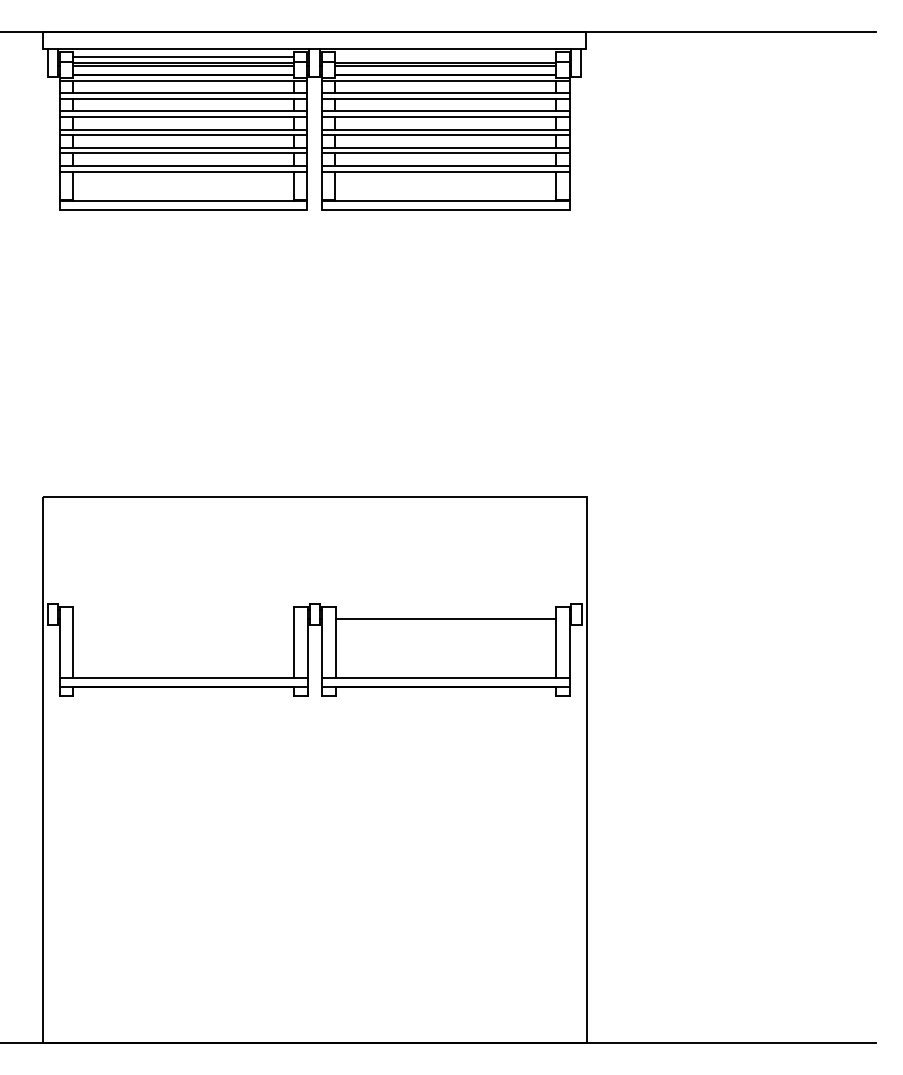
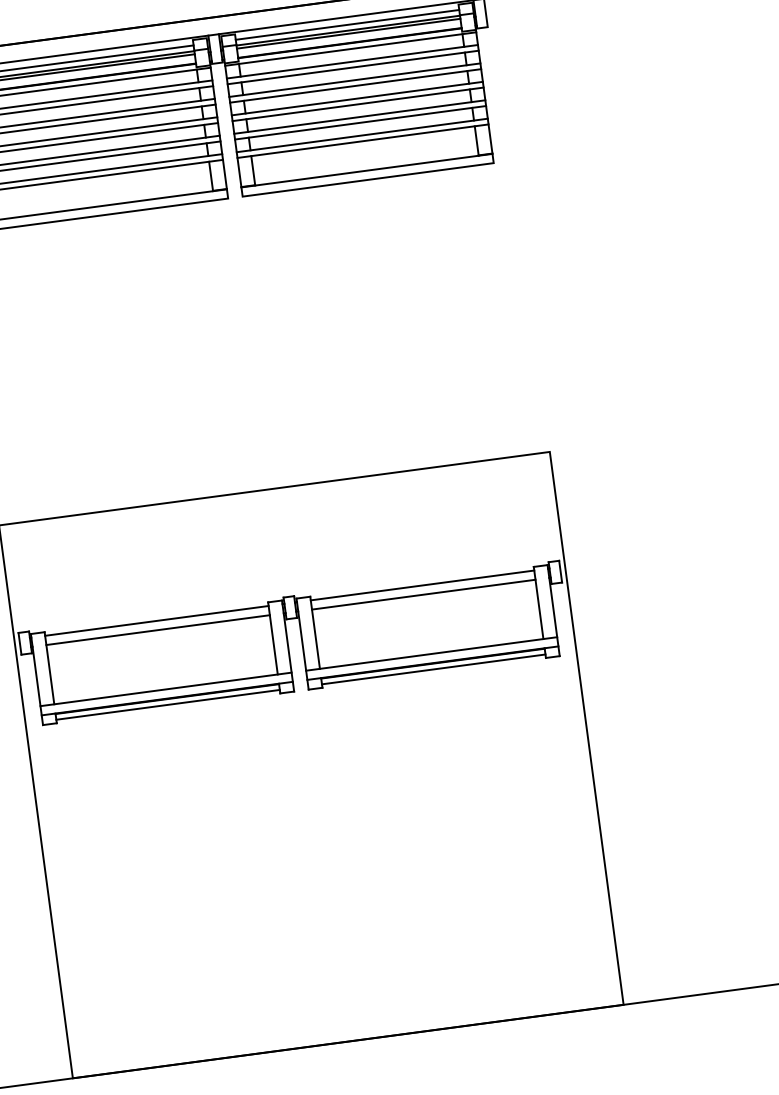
line: (445, 56) -> (347, 24), added
line: (183, 610) -> (156, 621), added
line: (445, 610) -> (422, 585), added
line: (183, 619) -> (157, 630), added
line: (183, 692) -> (167, 704), added
line: (445, 692) -> (433, 669), added

